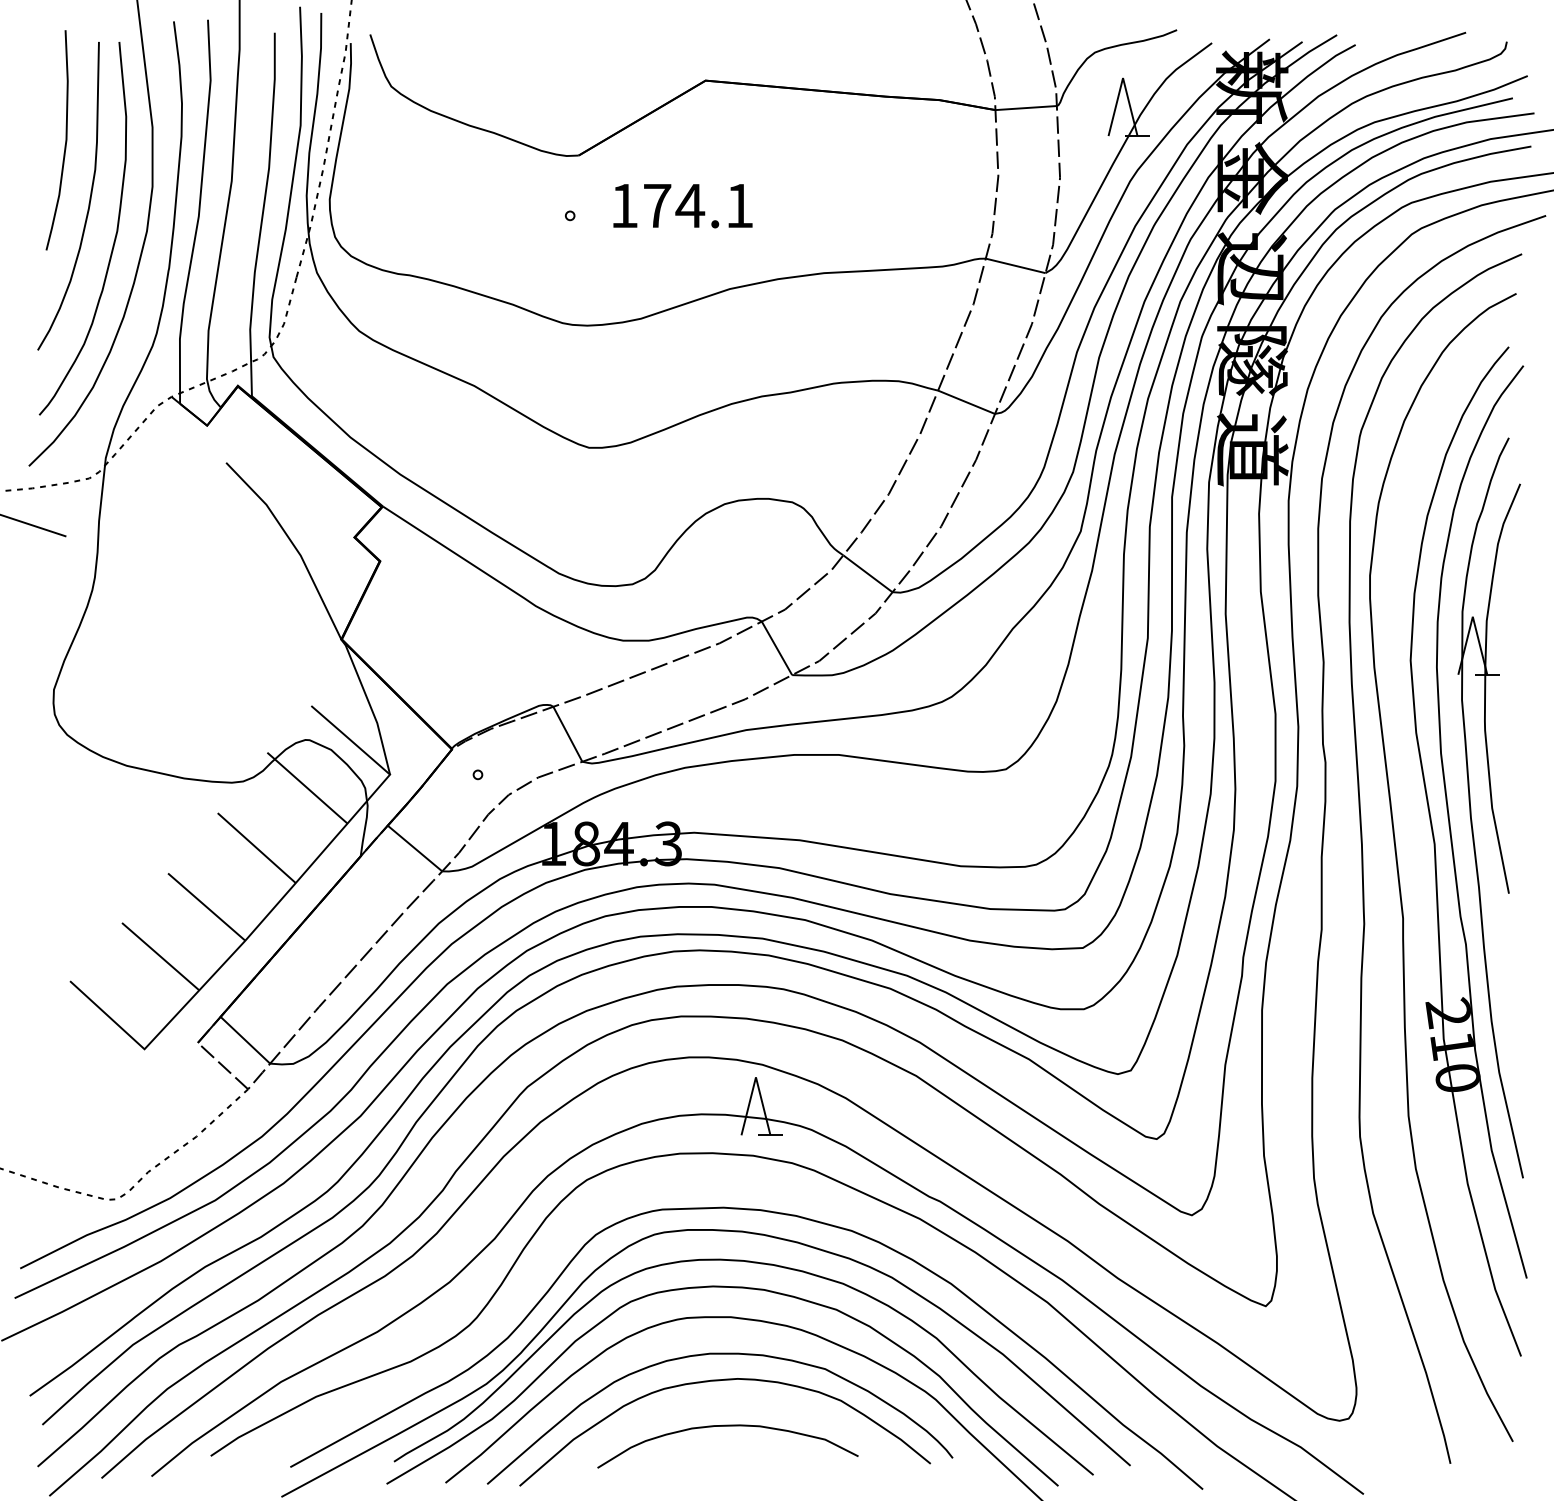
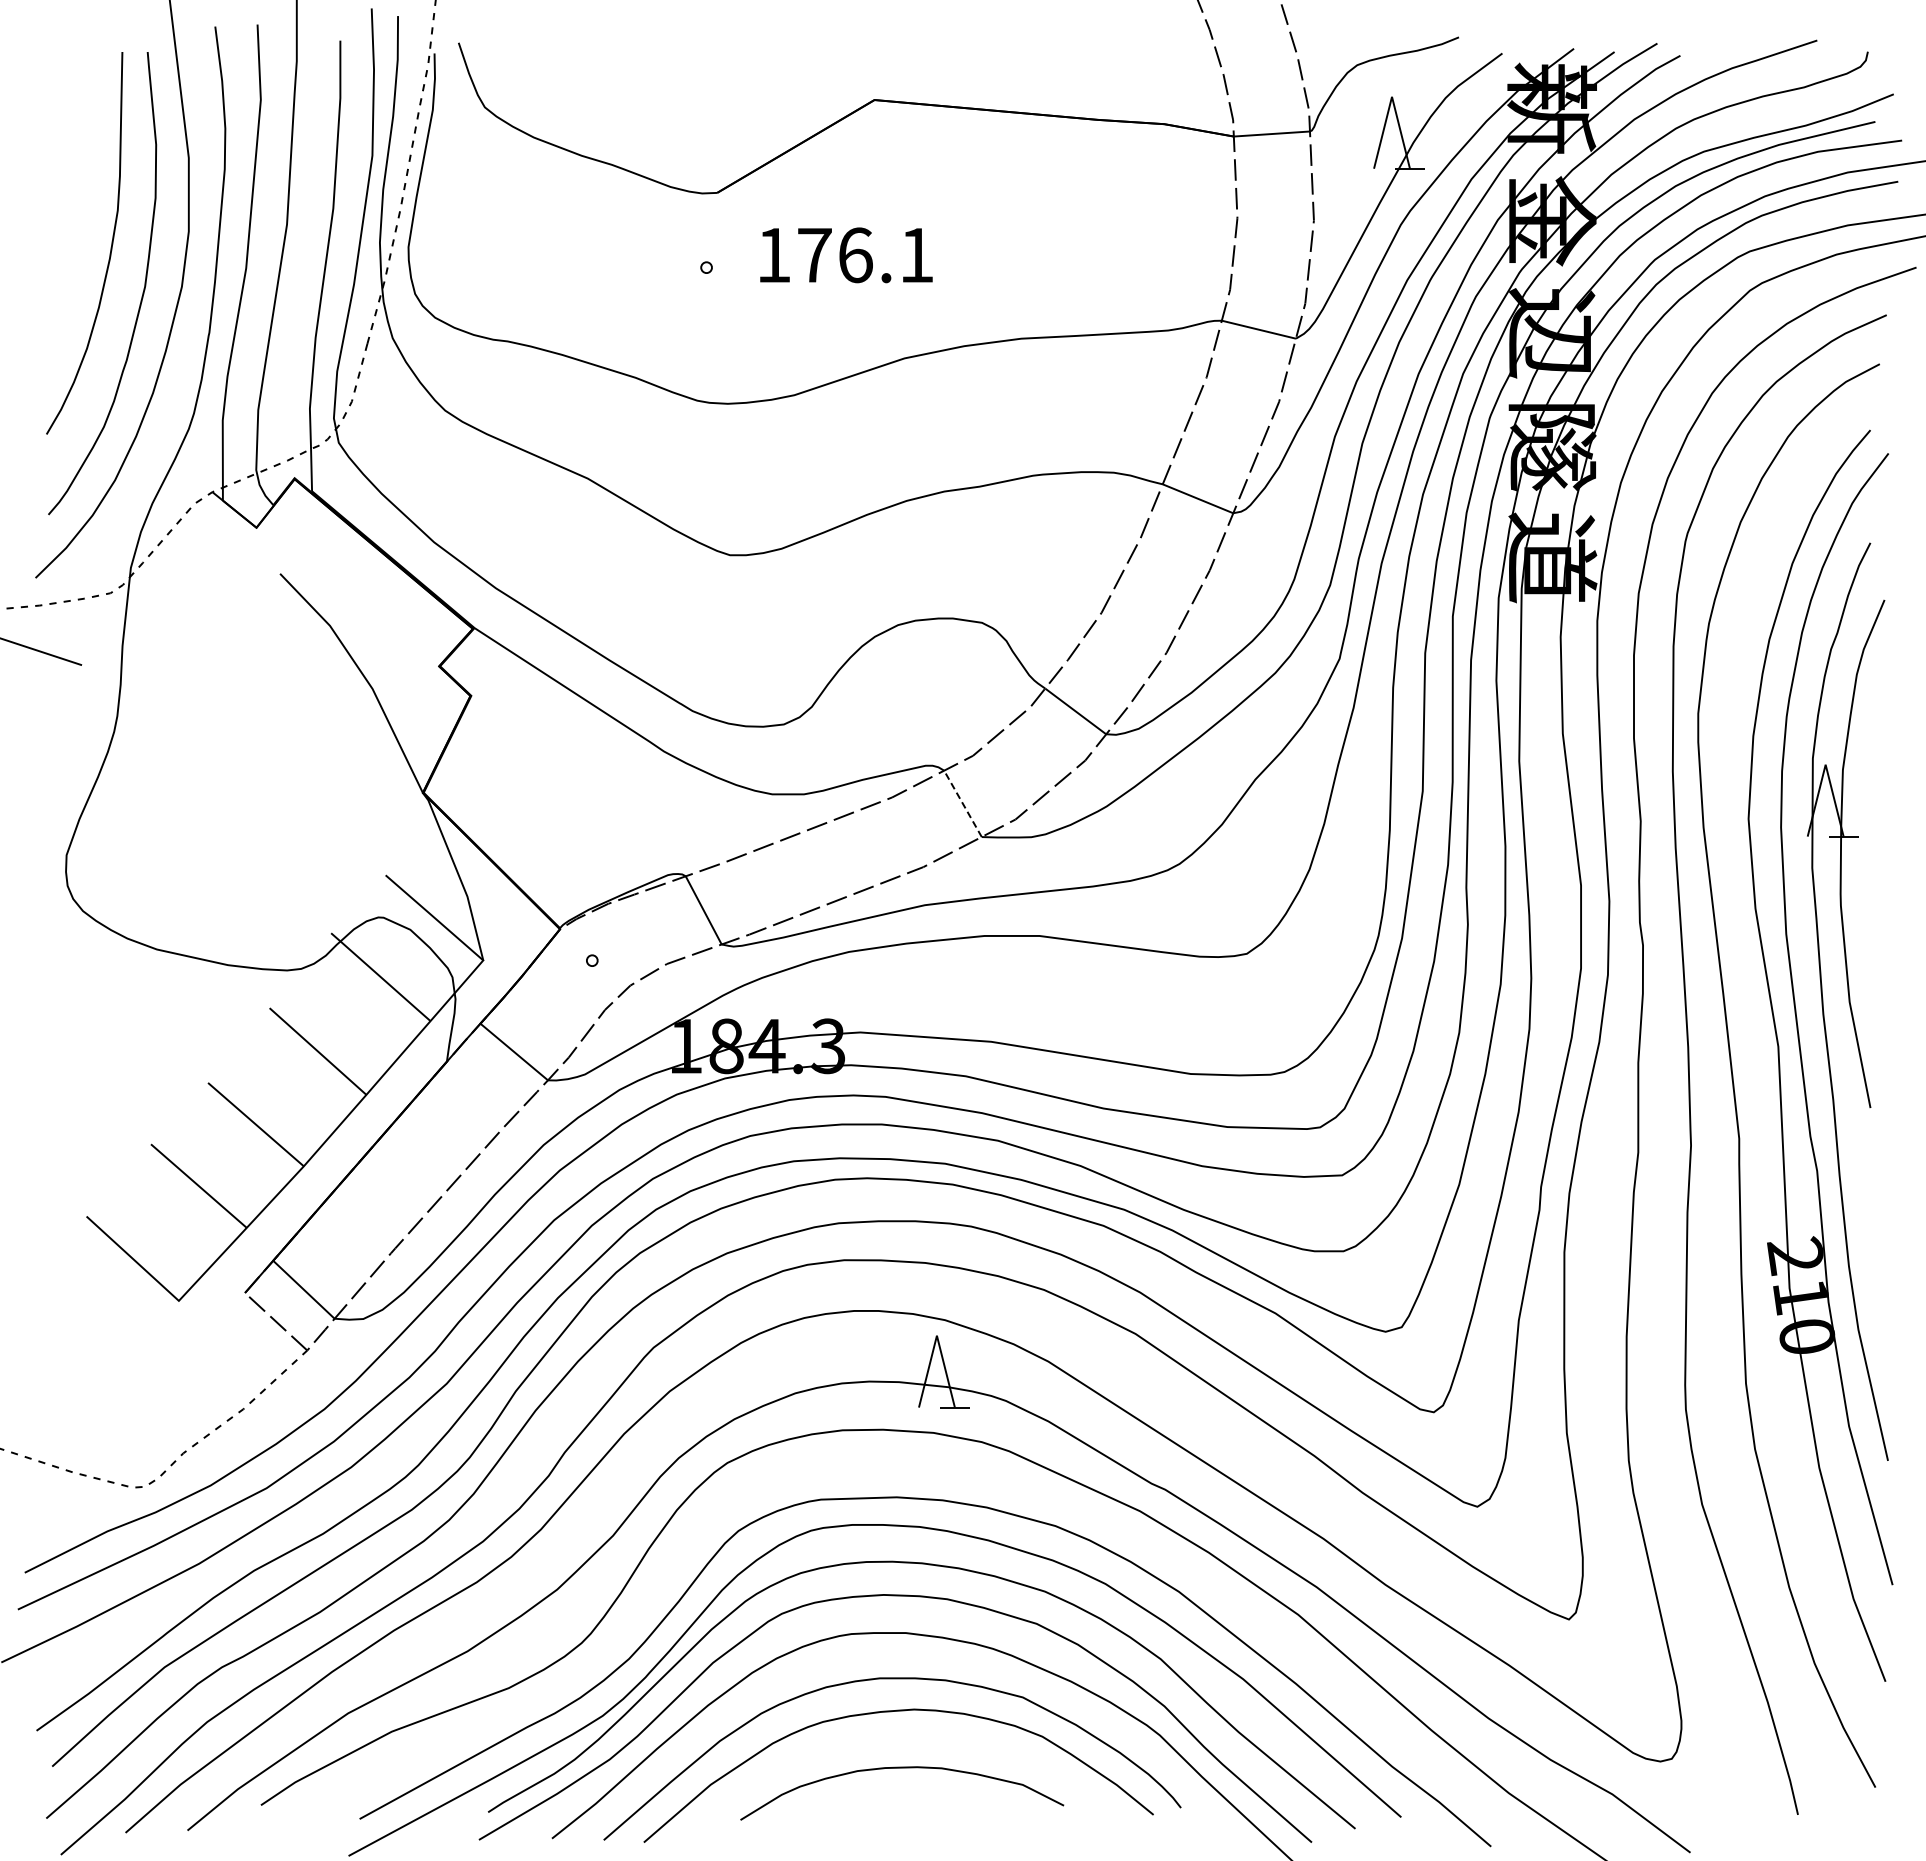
curve: (65, 142) -> (80, 176), removed
text: (689, 206) -> (854, 255), 174.1 -> 176.1
line: (776, 648) -> (962, 803), solid -> dashed

